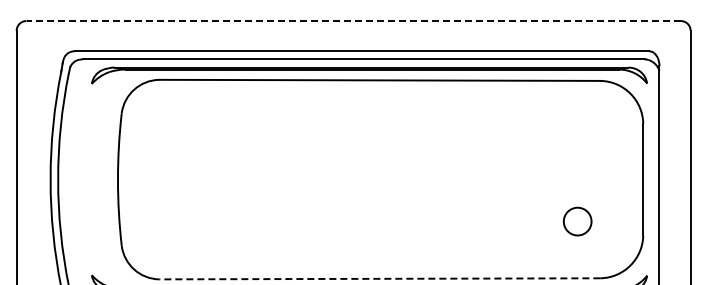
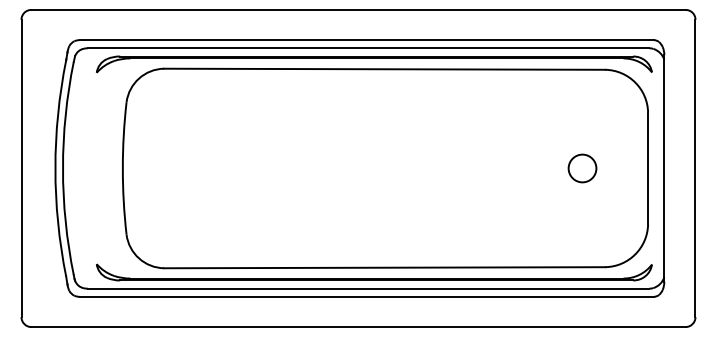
line: (353, 20) -> (358, 9), dashed -> solid
circle: (577, 221) -> (582, 168), moved
line: (379, 278) -> (384, 267), dashed -> solid

